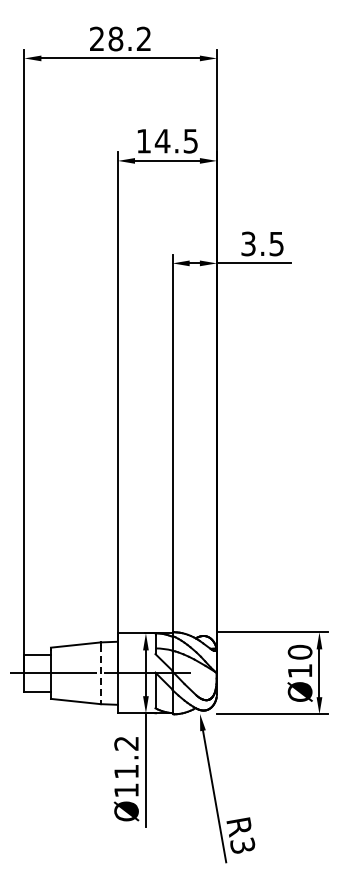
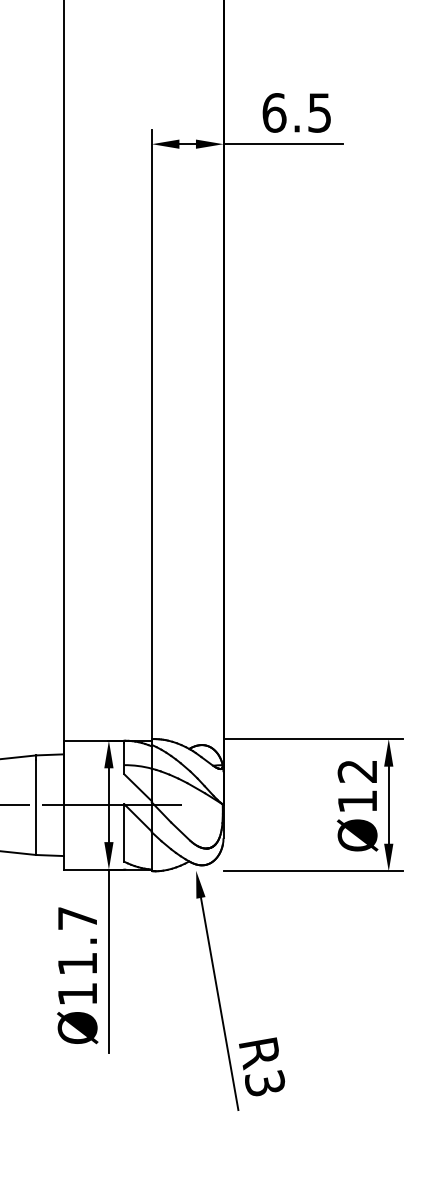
text: (248, 243) -> (274, 112), 3.5 -> 6.5
text: (299, 651) -> (356, 770), Ø10 -> Ø12
line: (100, 675) -> (35, 808), dashed -> solid
text: (126, 743) -> (77, 918), Ø11.2 -> Ø11.7

